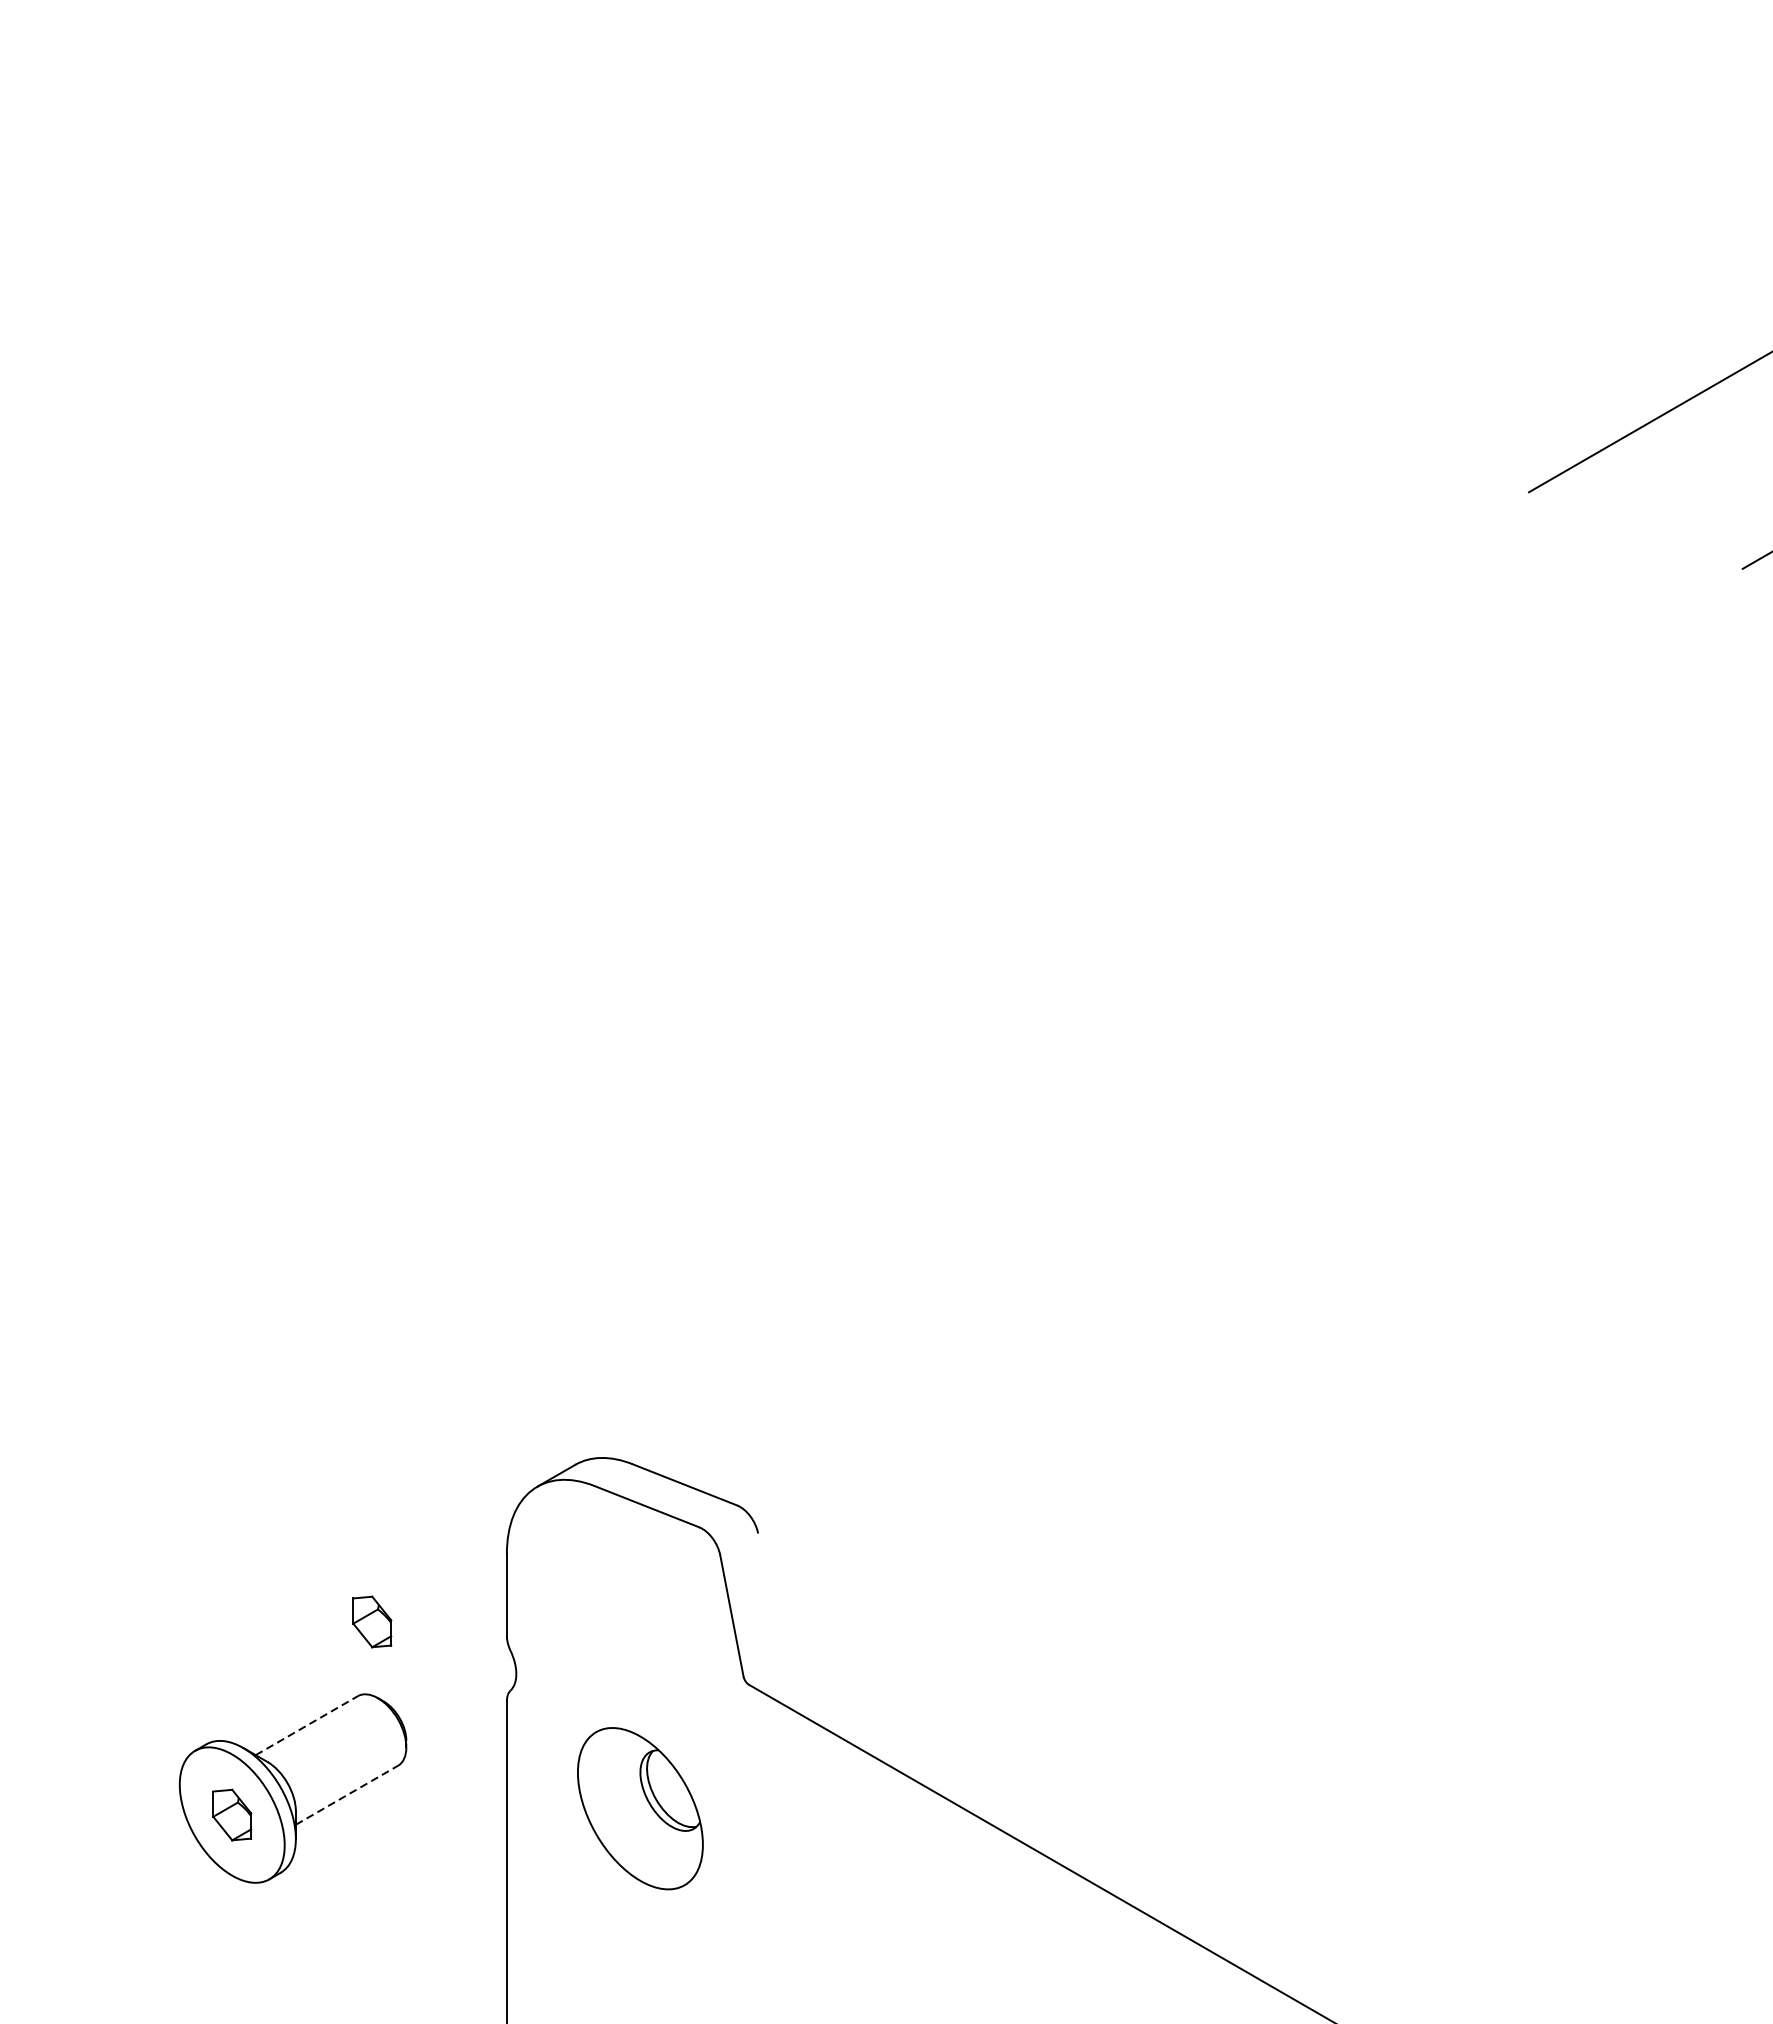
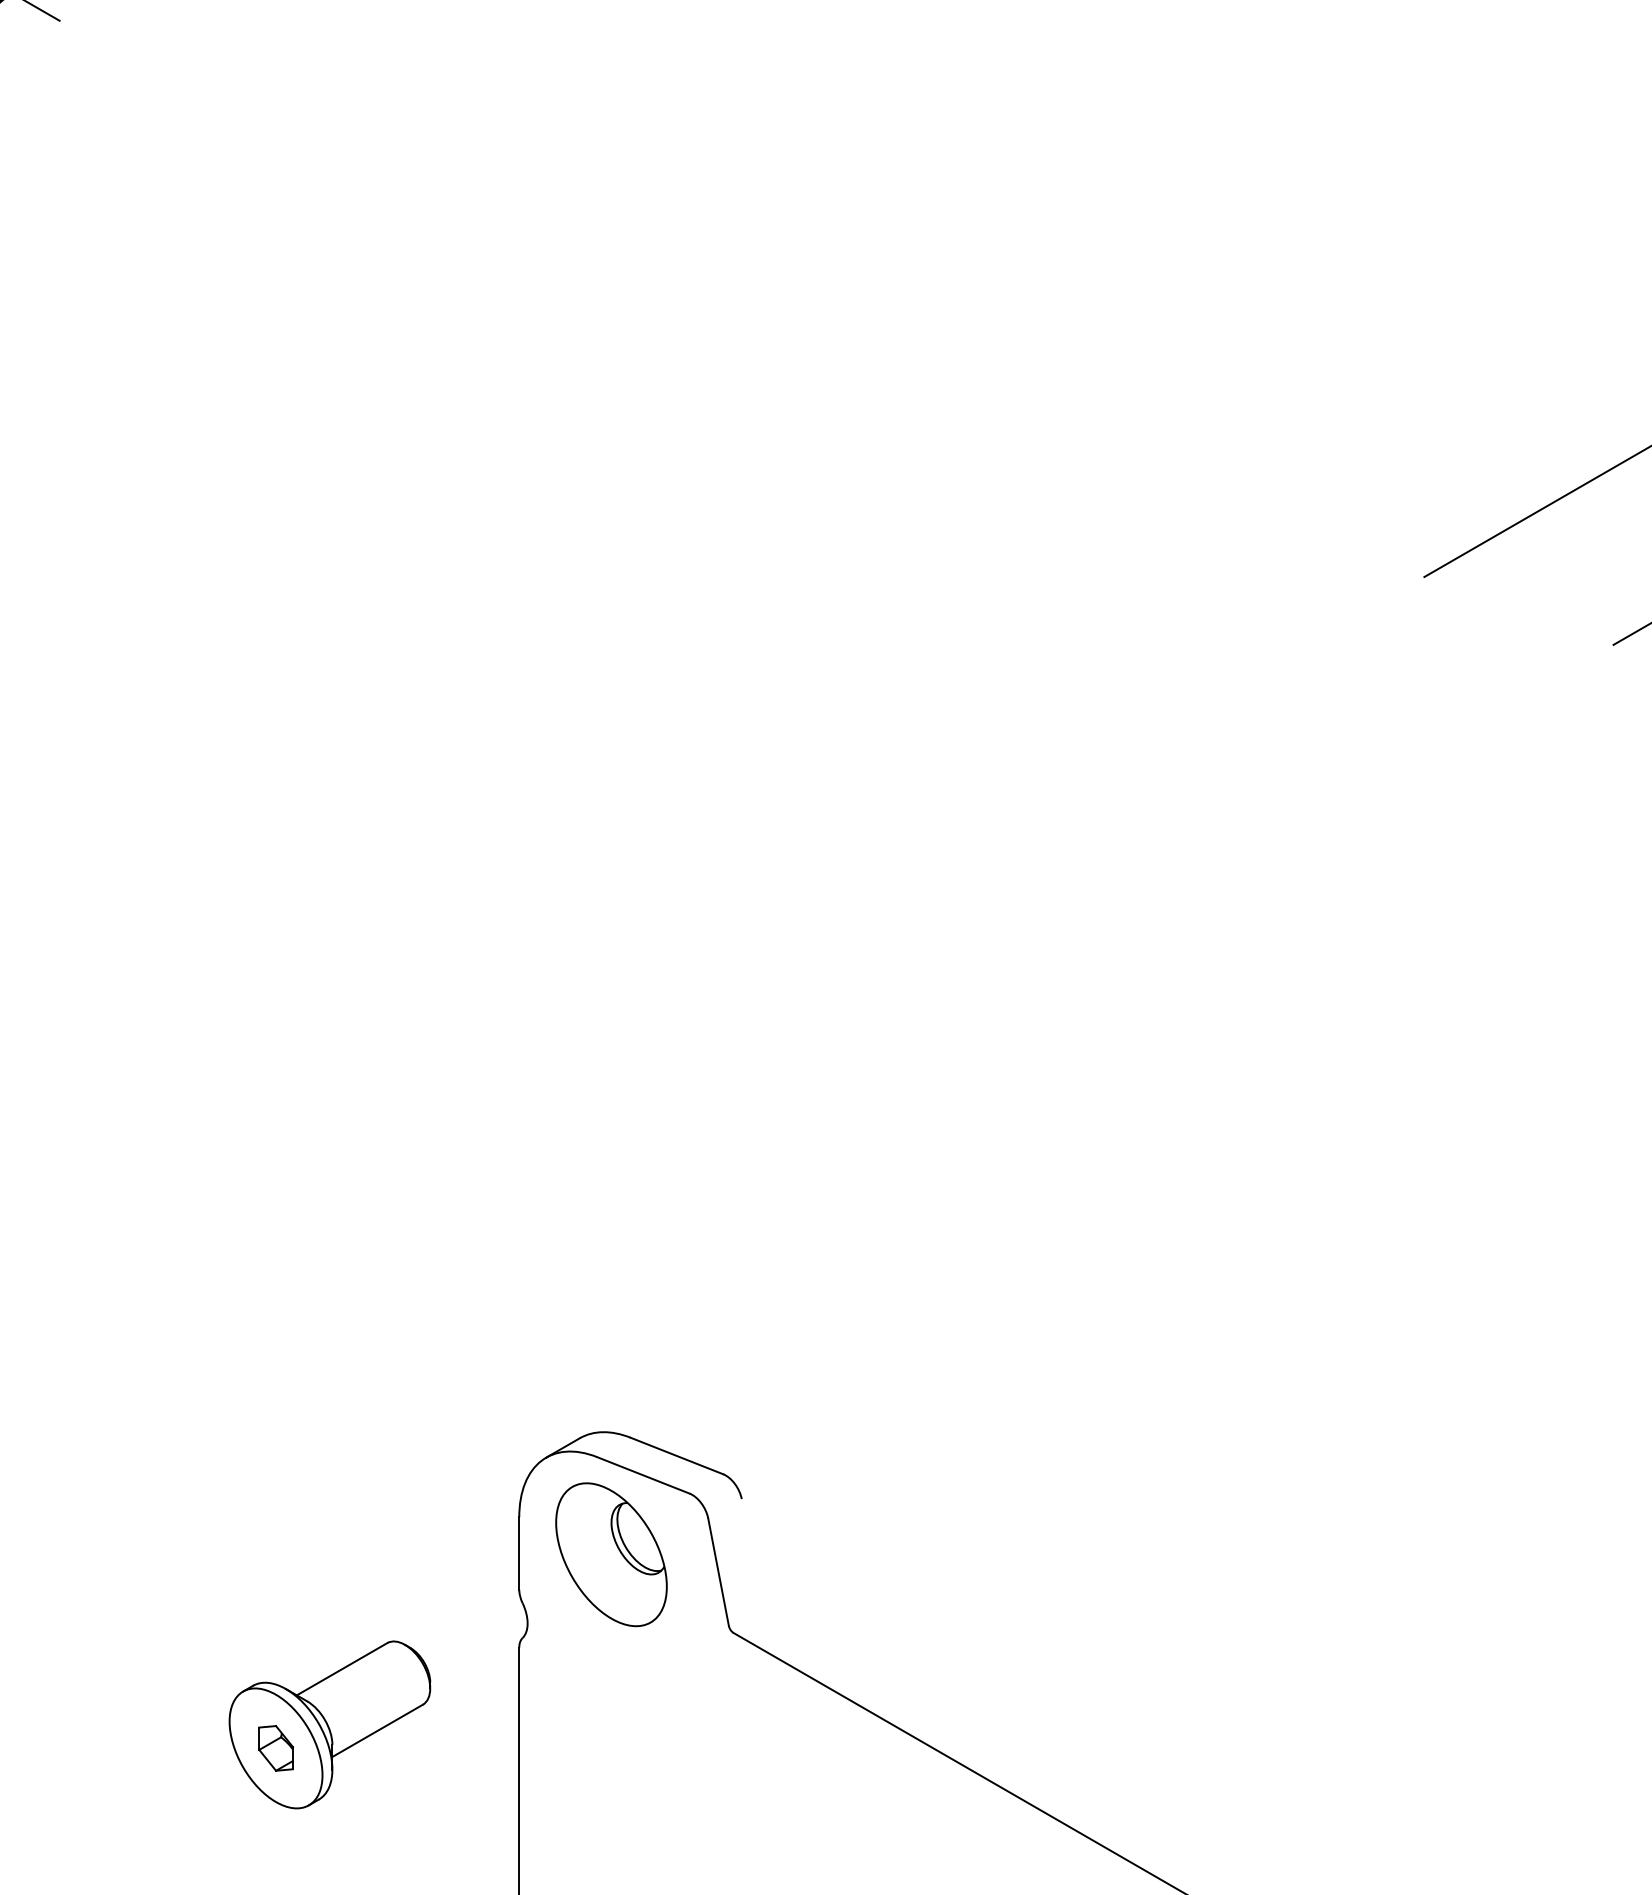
part: (371, 1622) -> (399, 1577), removed
line: (307, 1724) -> (342, 1668), dashed -> solid
line: (347, 1794) -> (378, 1730), dashed -> solid
part: (640, 1808) -> (611, 1554), moved

